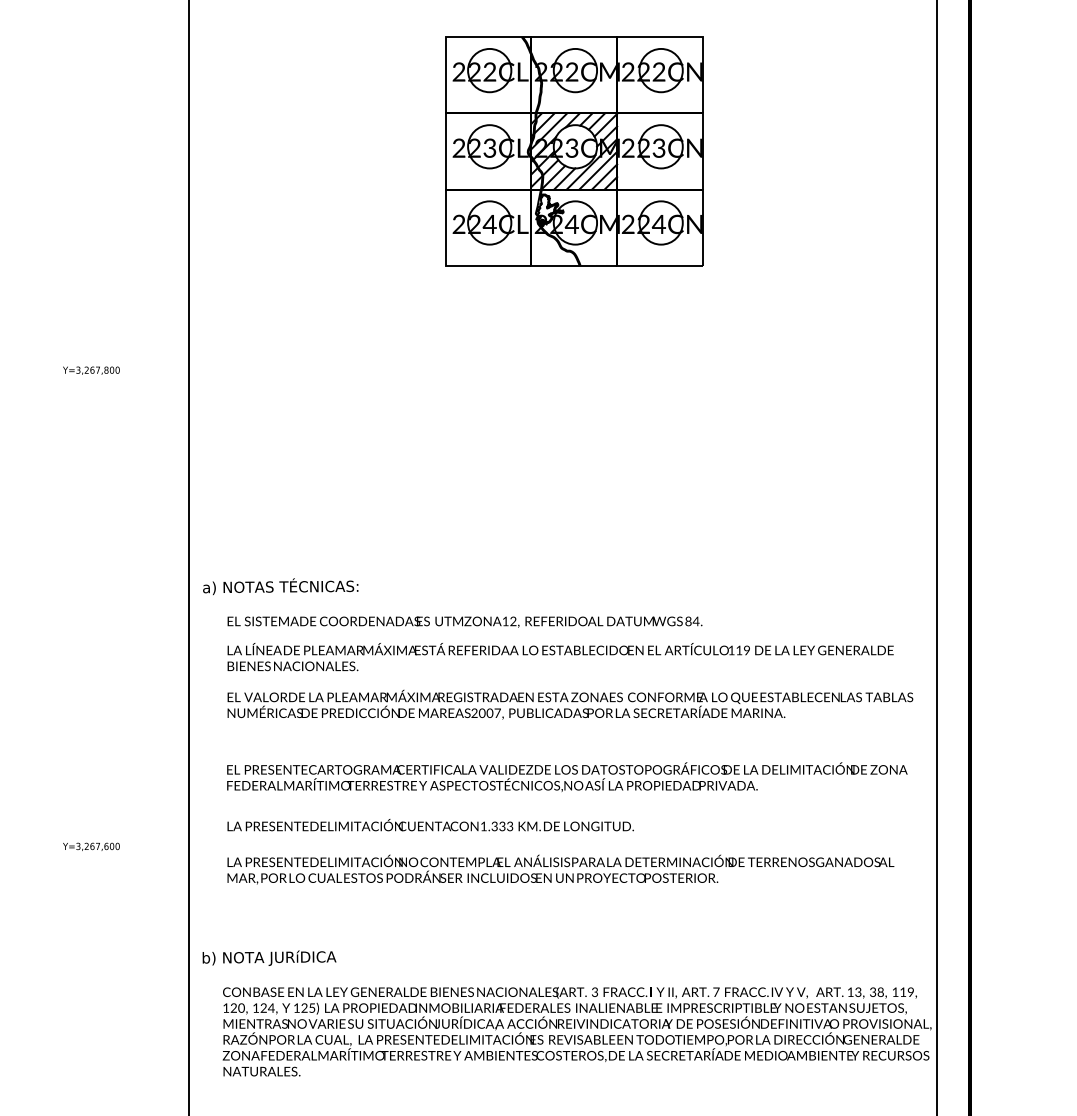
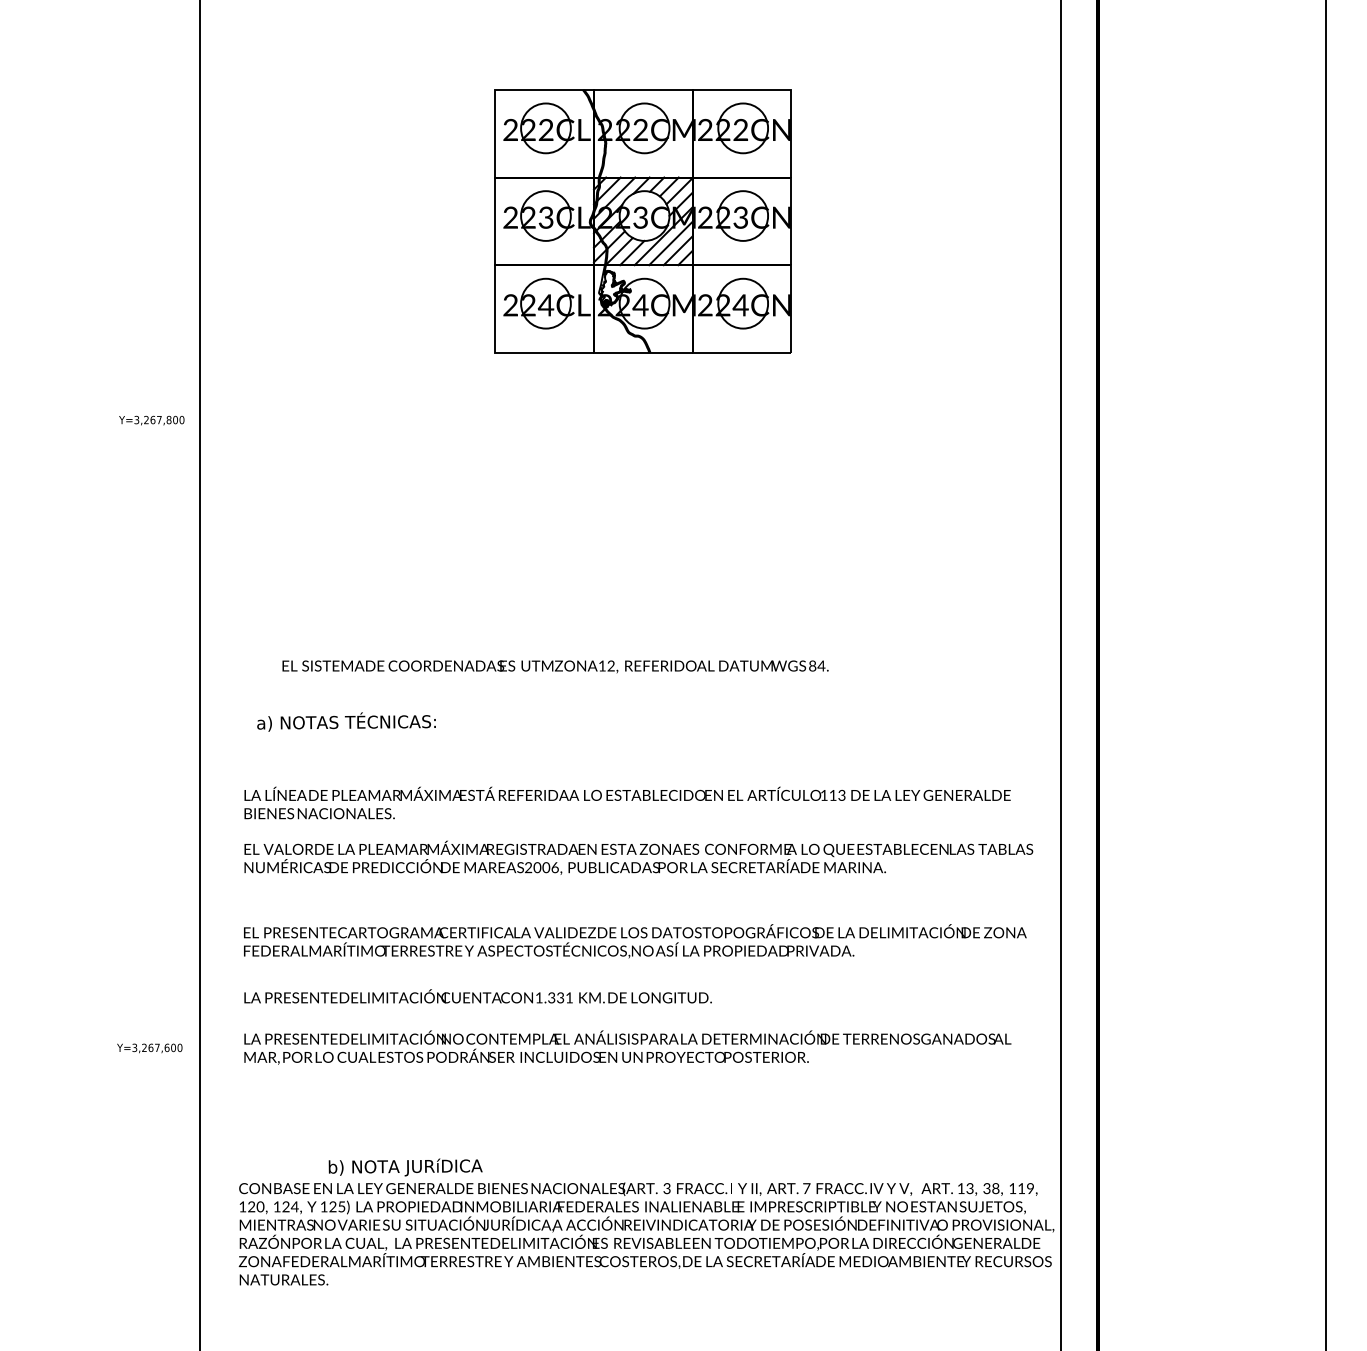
text: (91, 370) -> (151, 420), moved
text: (280, 586) -> (346, 721), moved
text: (464, 621) -> (555, 666), moved
text: (746, 650) -> (841, 795), 119 -> 113
text: (497, 713) -> (554, 867), 2007, -> 2006,
text: (510, 826) -> (569, 997), 1.333 -> 1.331
text: (91, 846) -> (149, 1048), moved
text: (269, 958) -> (405, 1167), moved

